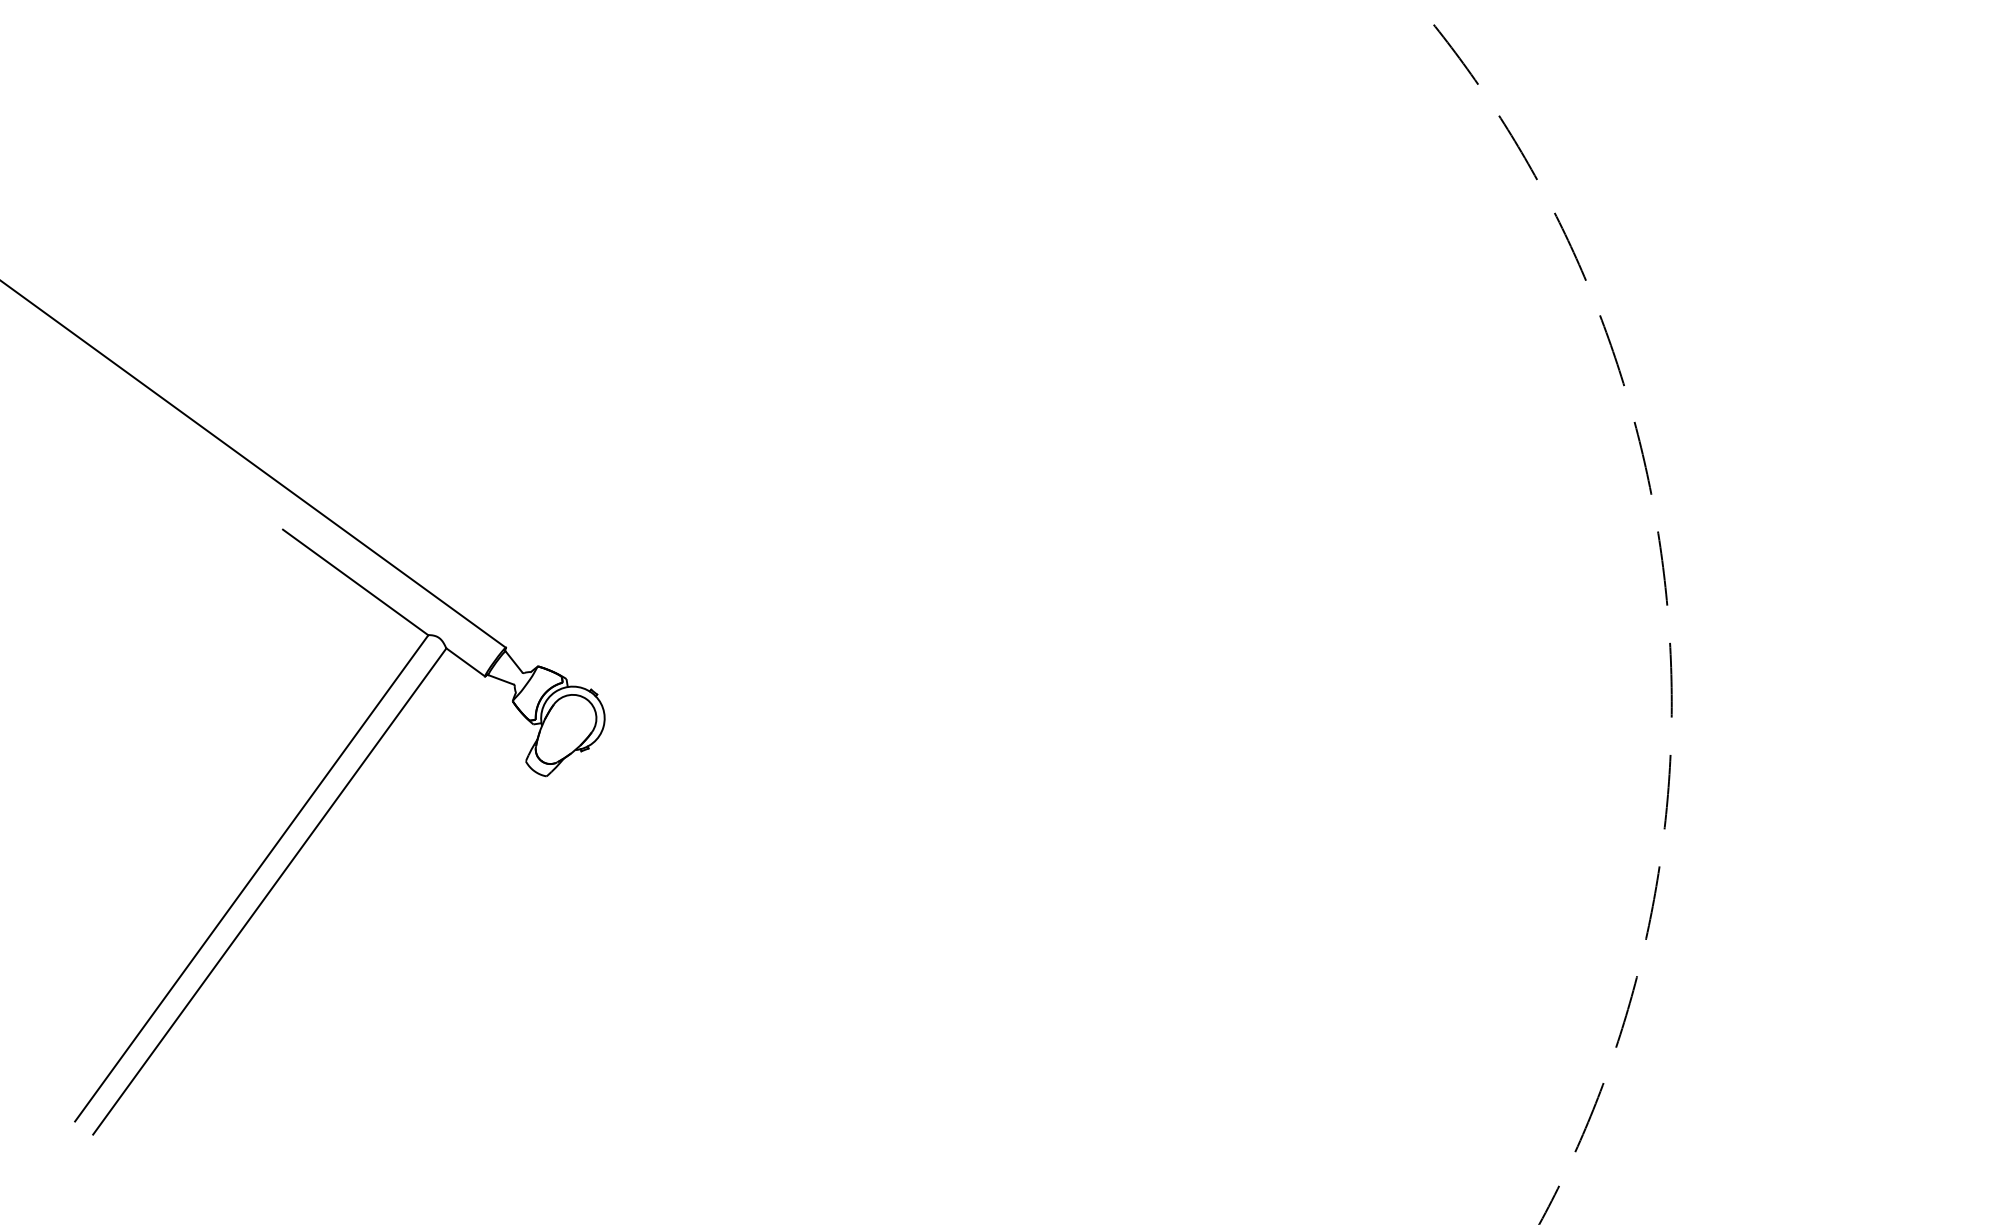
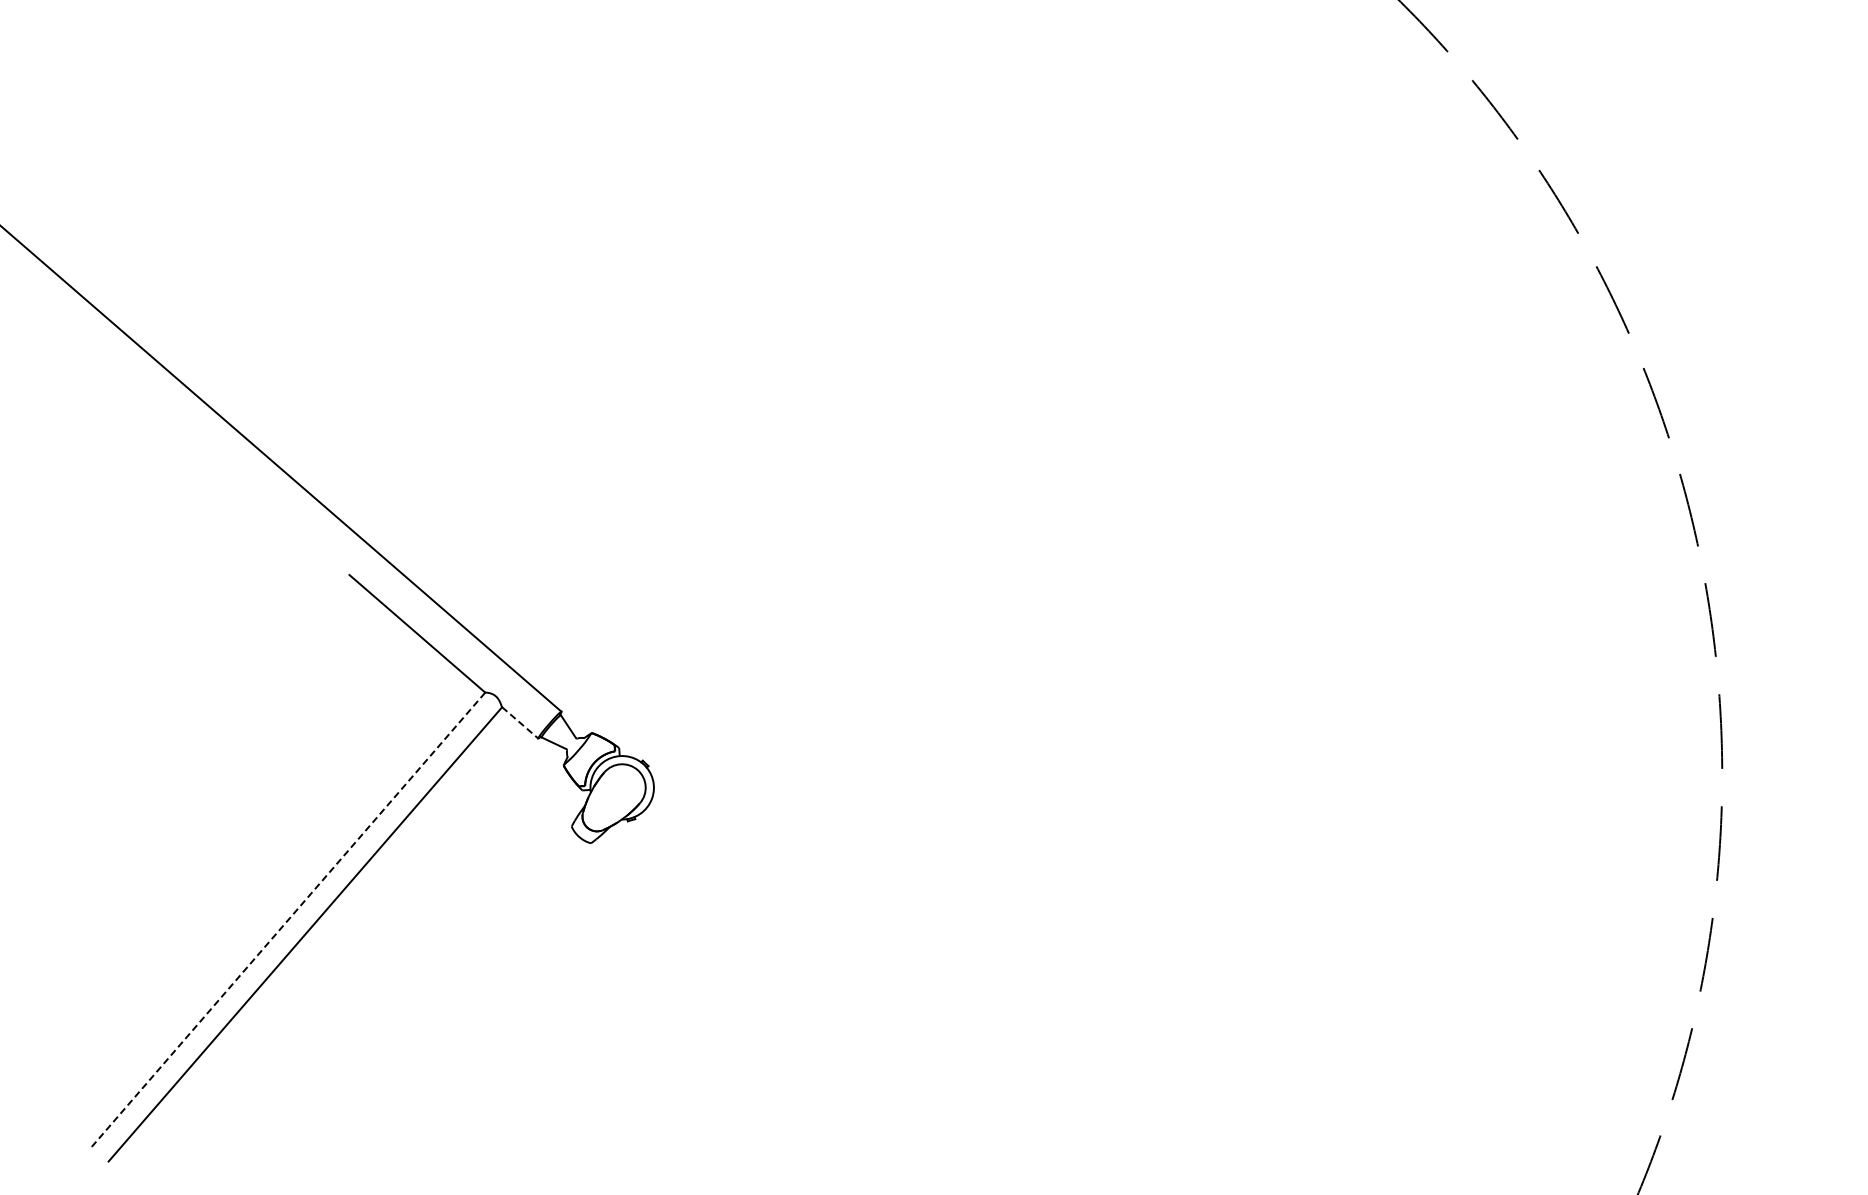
line: (466, 662) -> (520, 723), solid -> dashed
line: (251, 878) -> (288, 919), solid -> dashed

